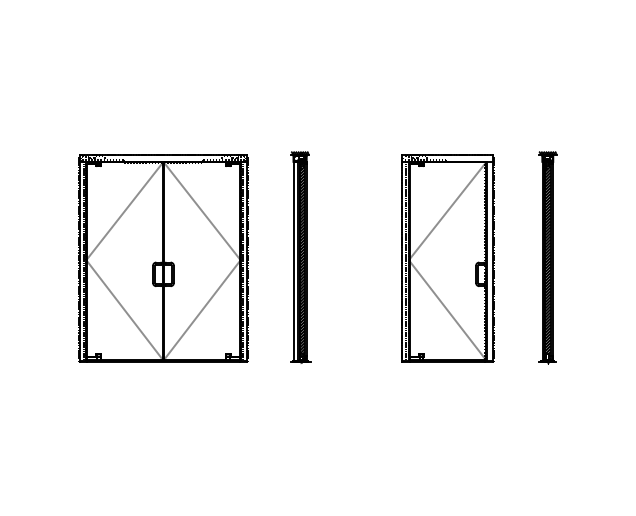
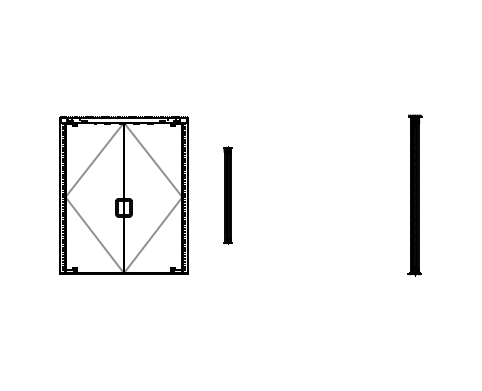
part: (300, 256) -> (227, 194), size x0.6
part: (446, 258) -> (338, 195), removed

